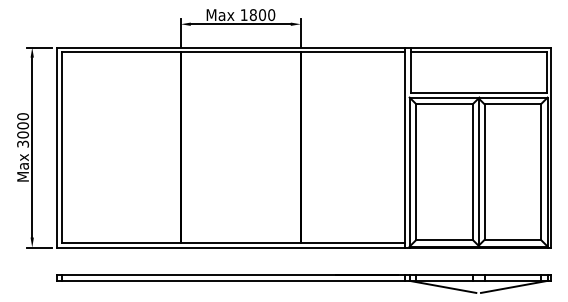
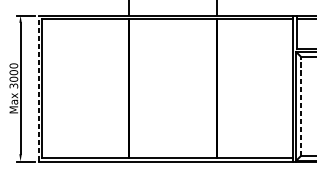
line: (57, 147) -> (39, 88), solid -> dashed
line: (416, 172) -> (301, 106), solid -> dashed

